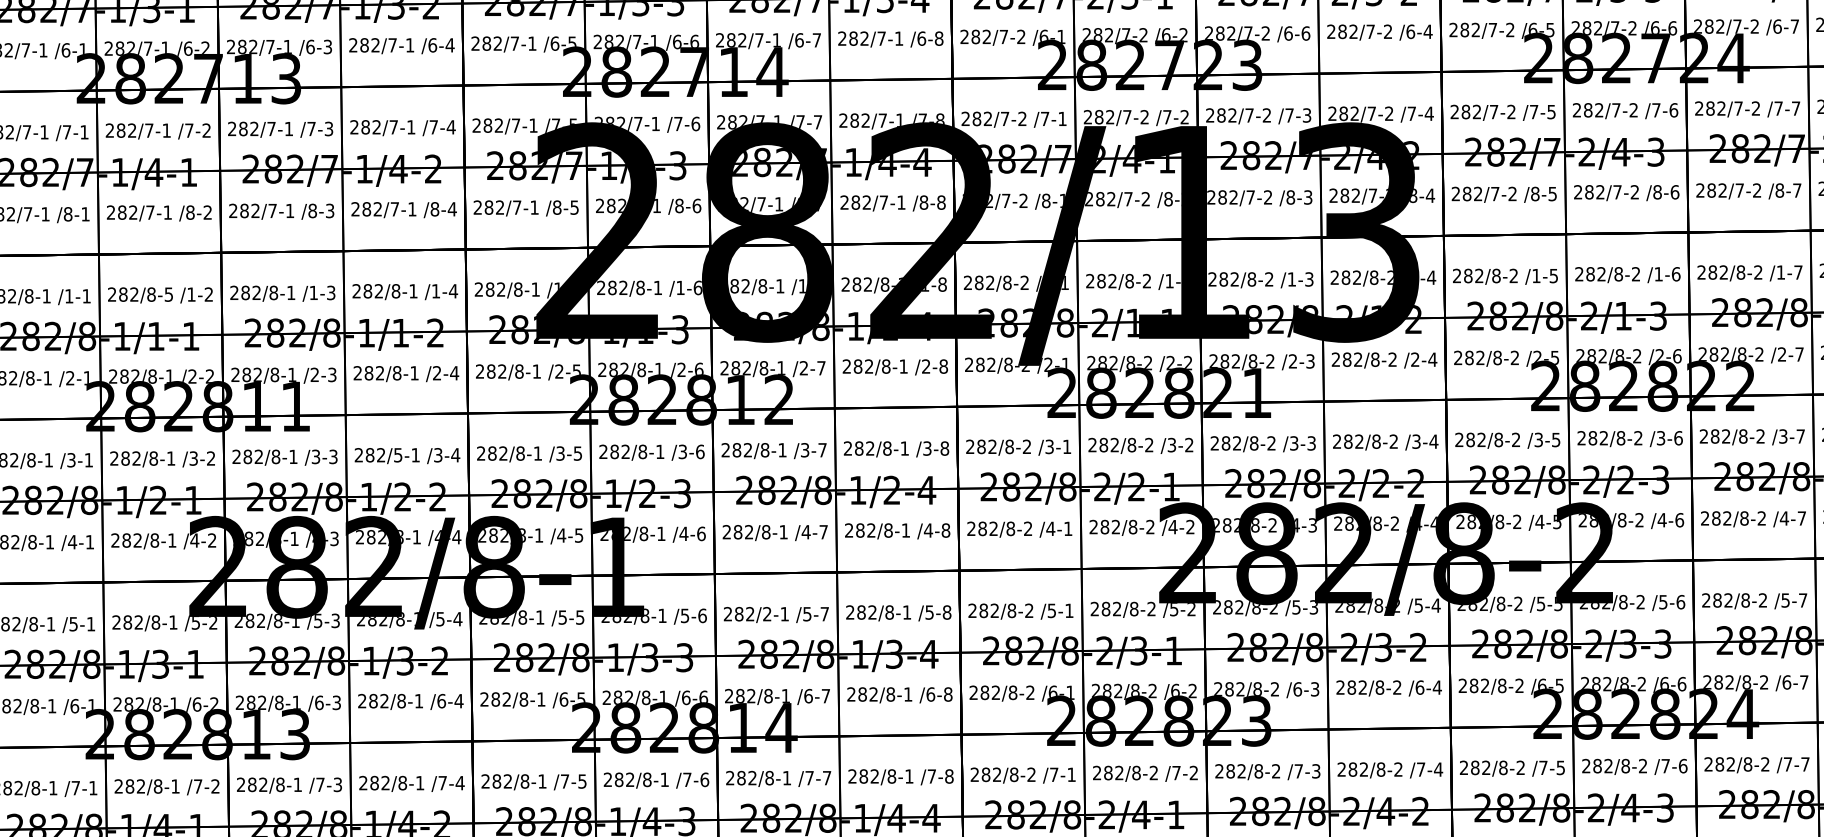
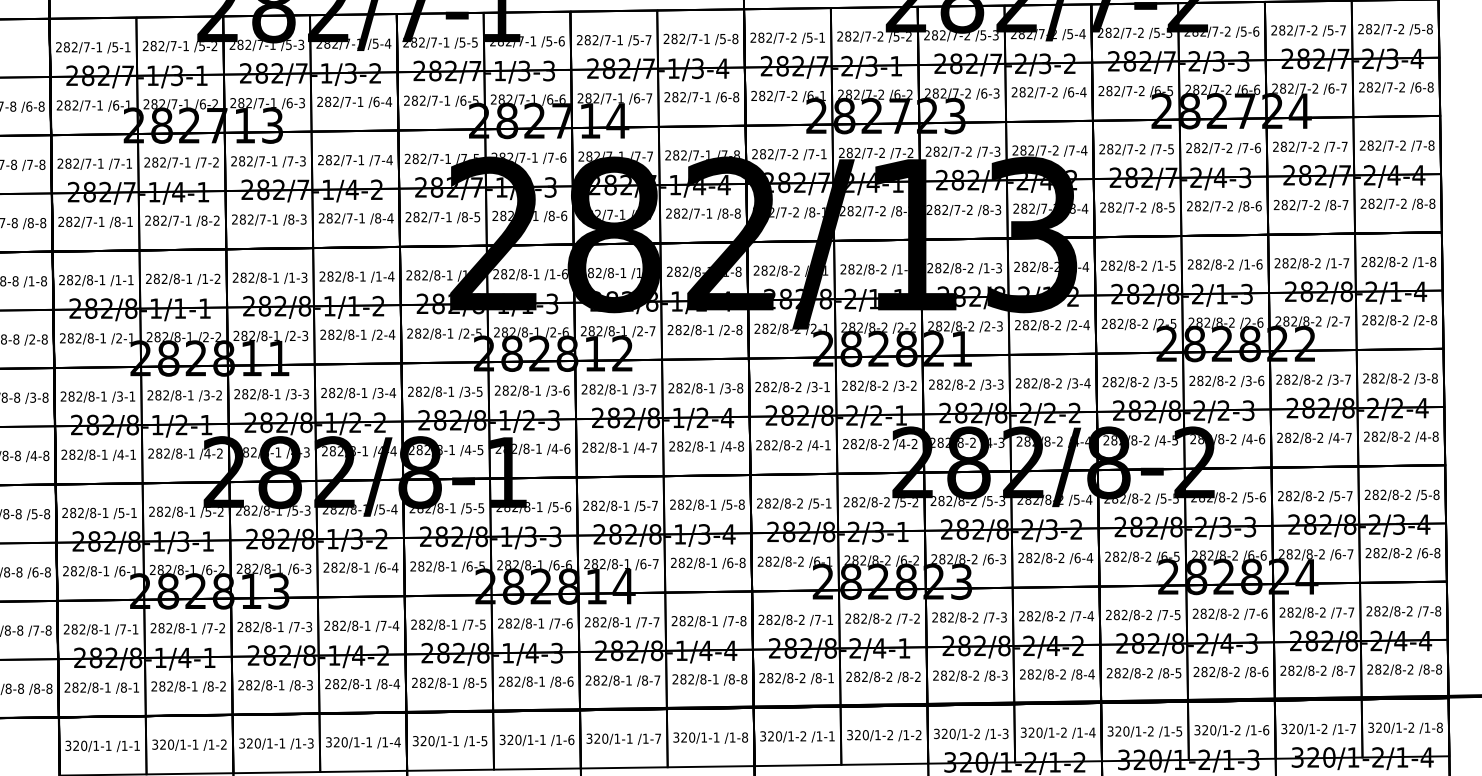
text: (1305, 33) -> (996, 93), /6-6 -> /6-3
text: (169, 295) -> (189, 279), 282/8-5 -> 282/8-1
text: (398, 454) -> (352, 392), 282/5-1 -> 282/8-1
text: (767, 613) -> (614, 505), 282/2-1 -> 282/8-1

